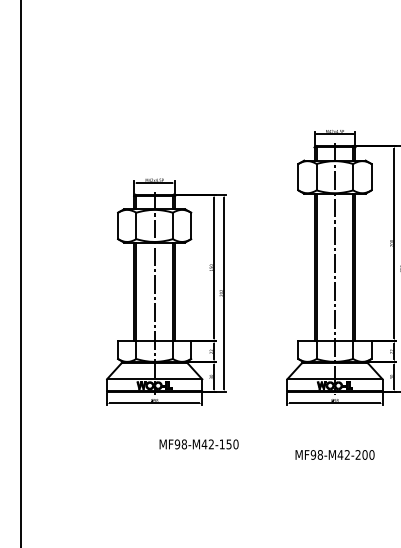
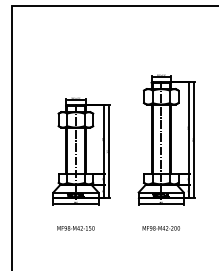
text: (198, 444) -> (75, 228), moved

